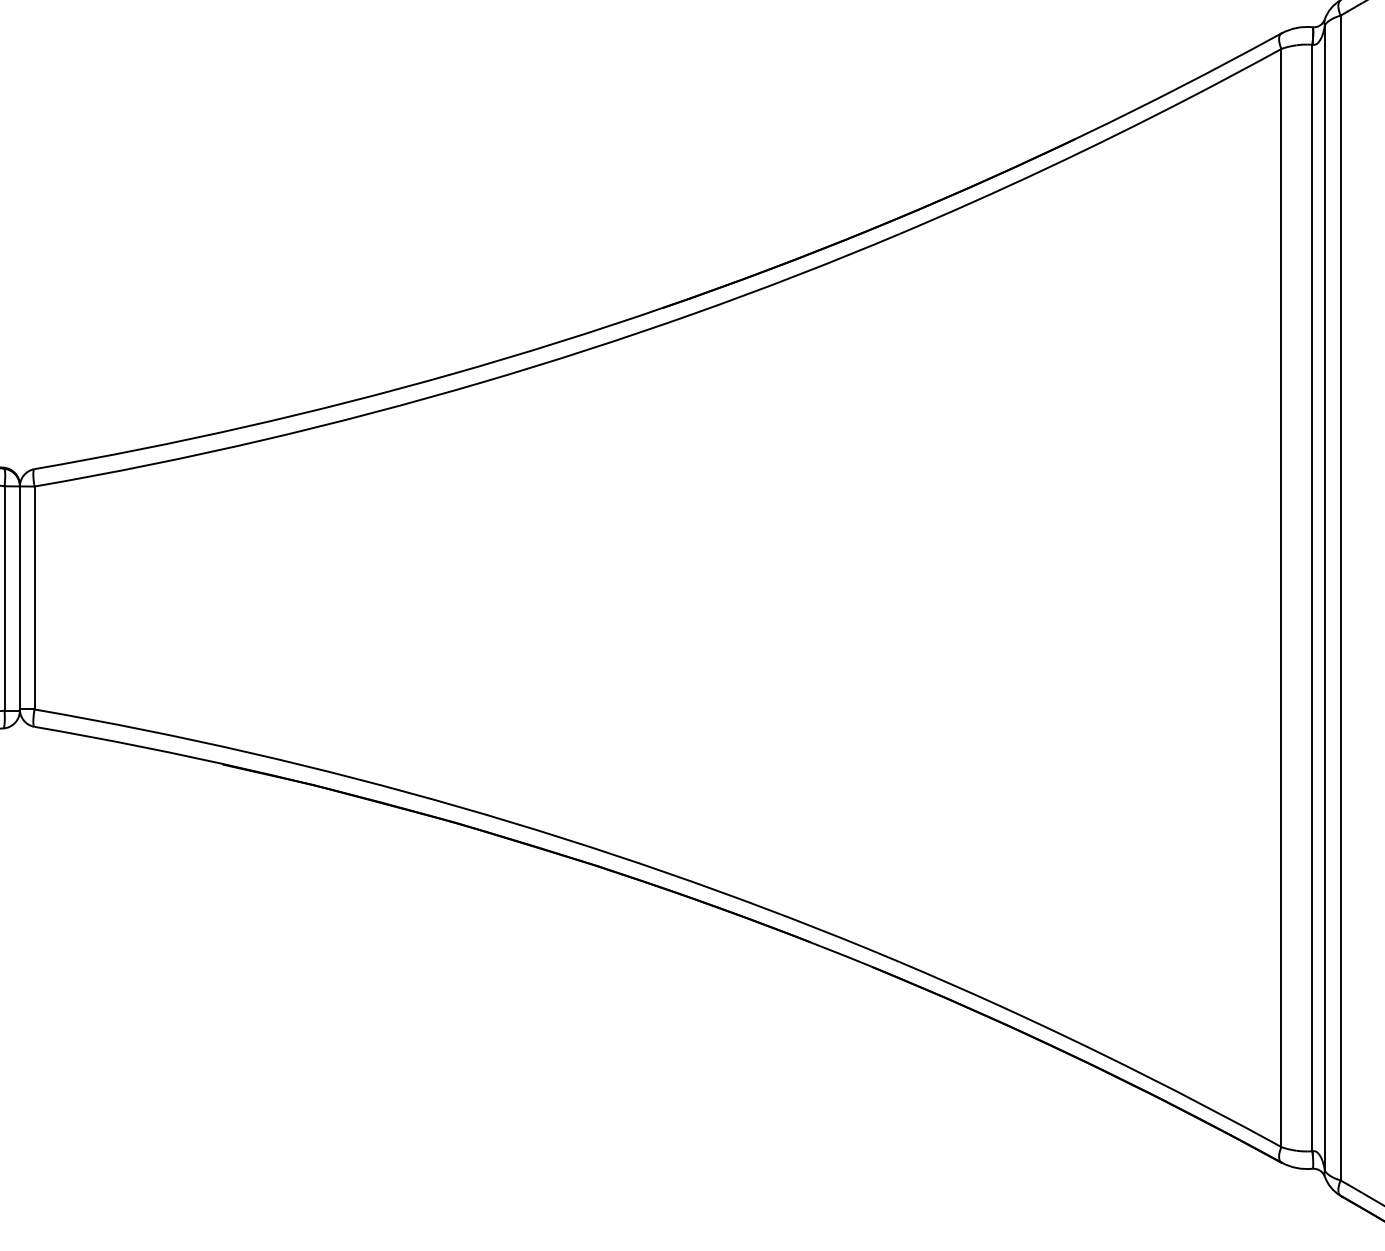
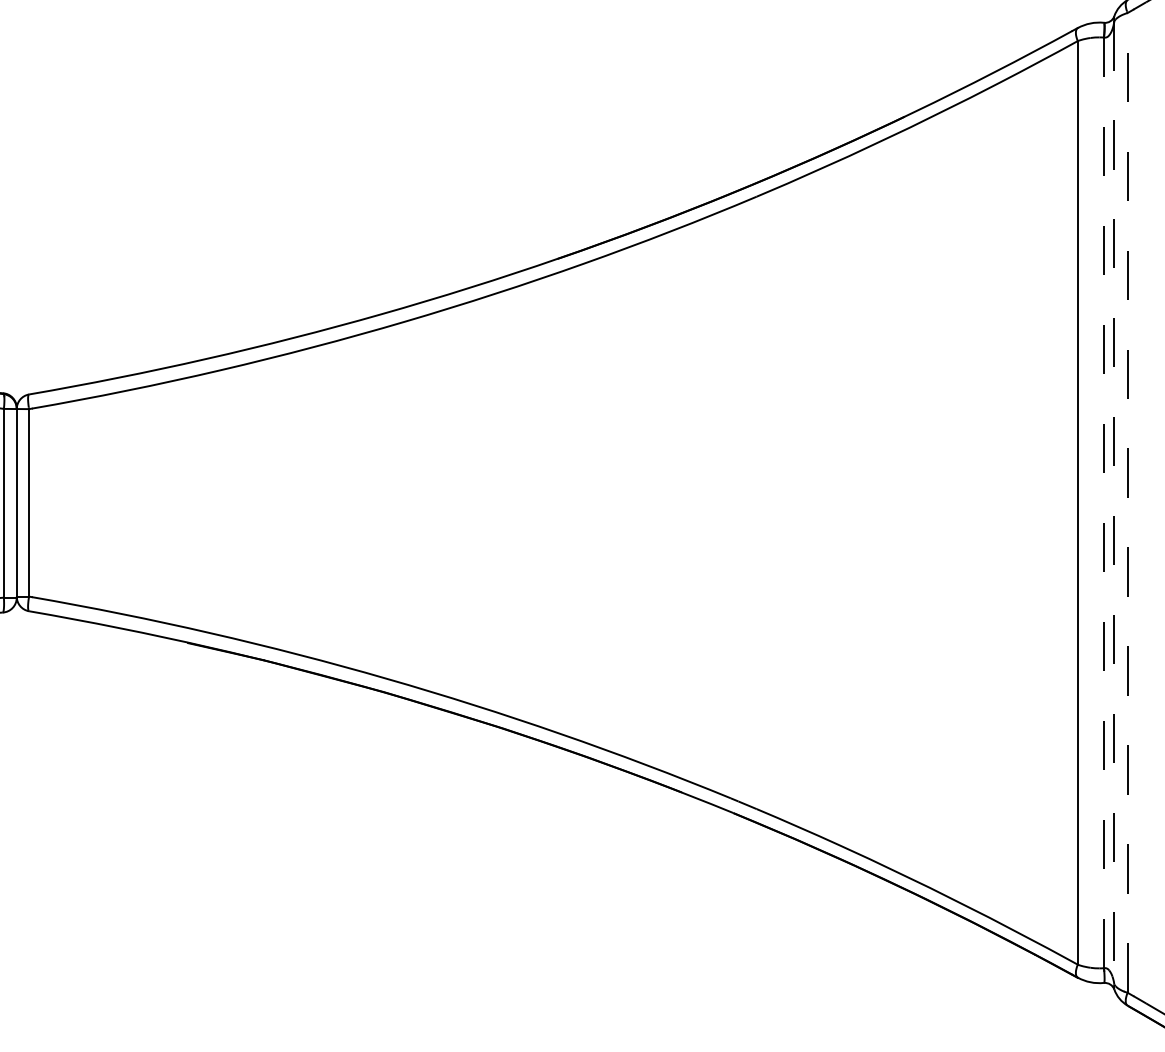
line: (1312, 597) -> (1103, 502), solid -> dashed
line: (1340, 597) -> (1127, 502), solid -> dashed
line: (1324, 598) -> (1114, 503), solid -> dashed

